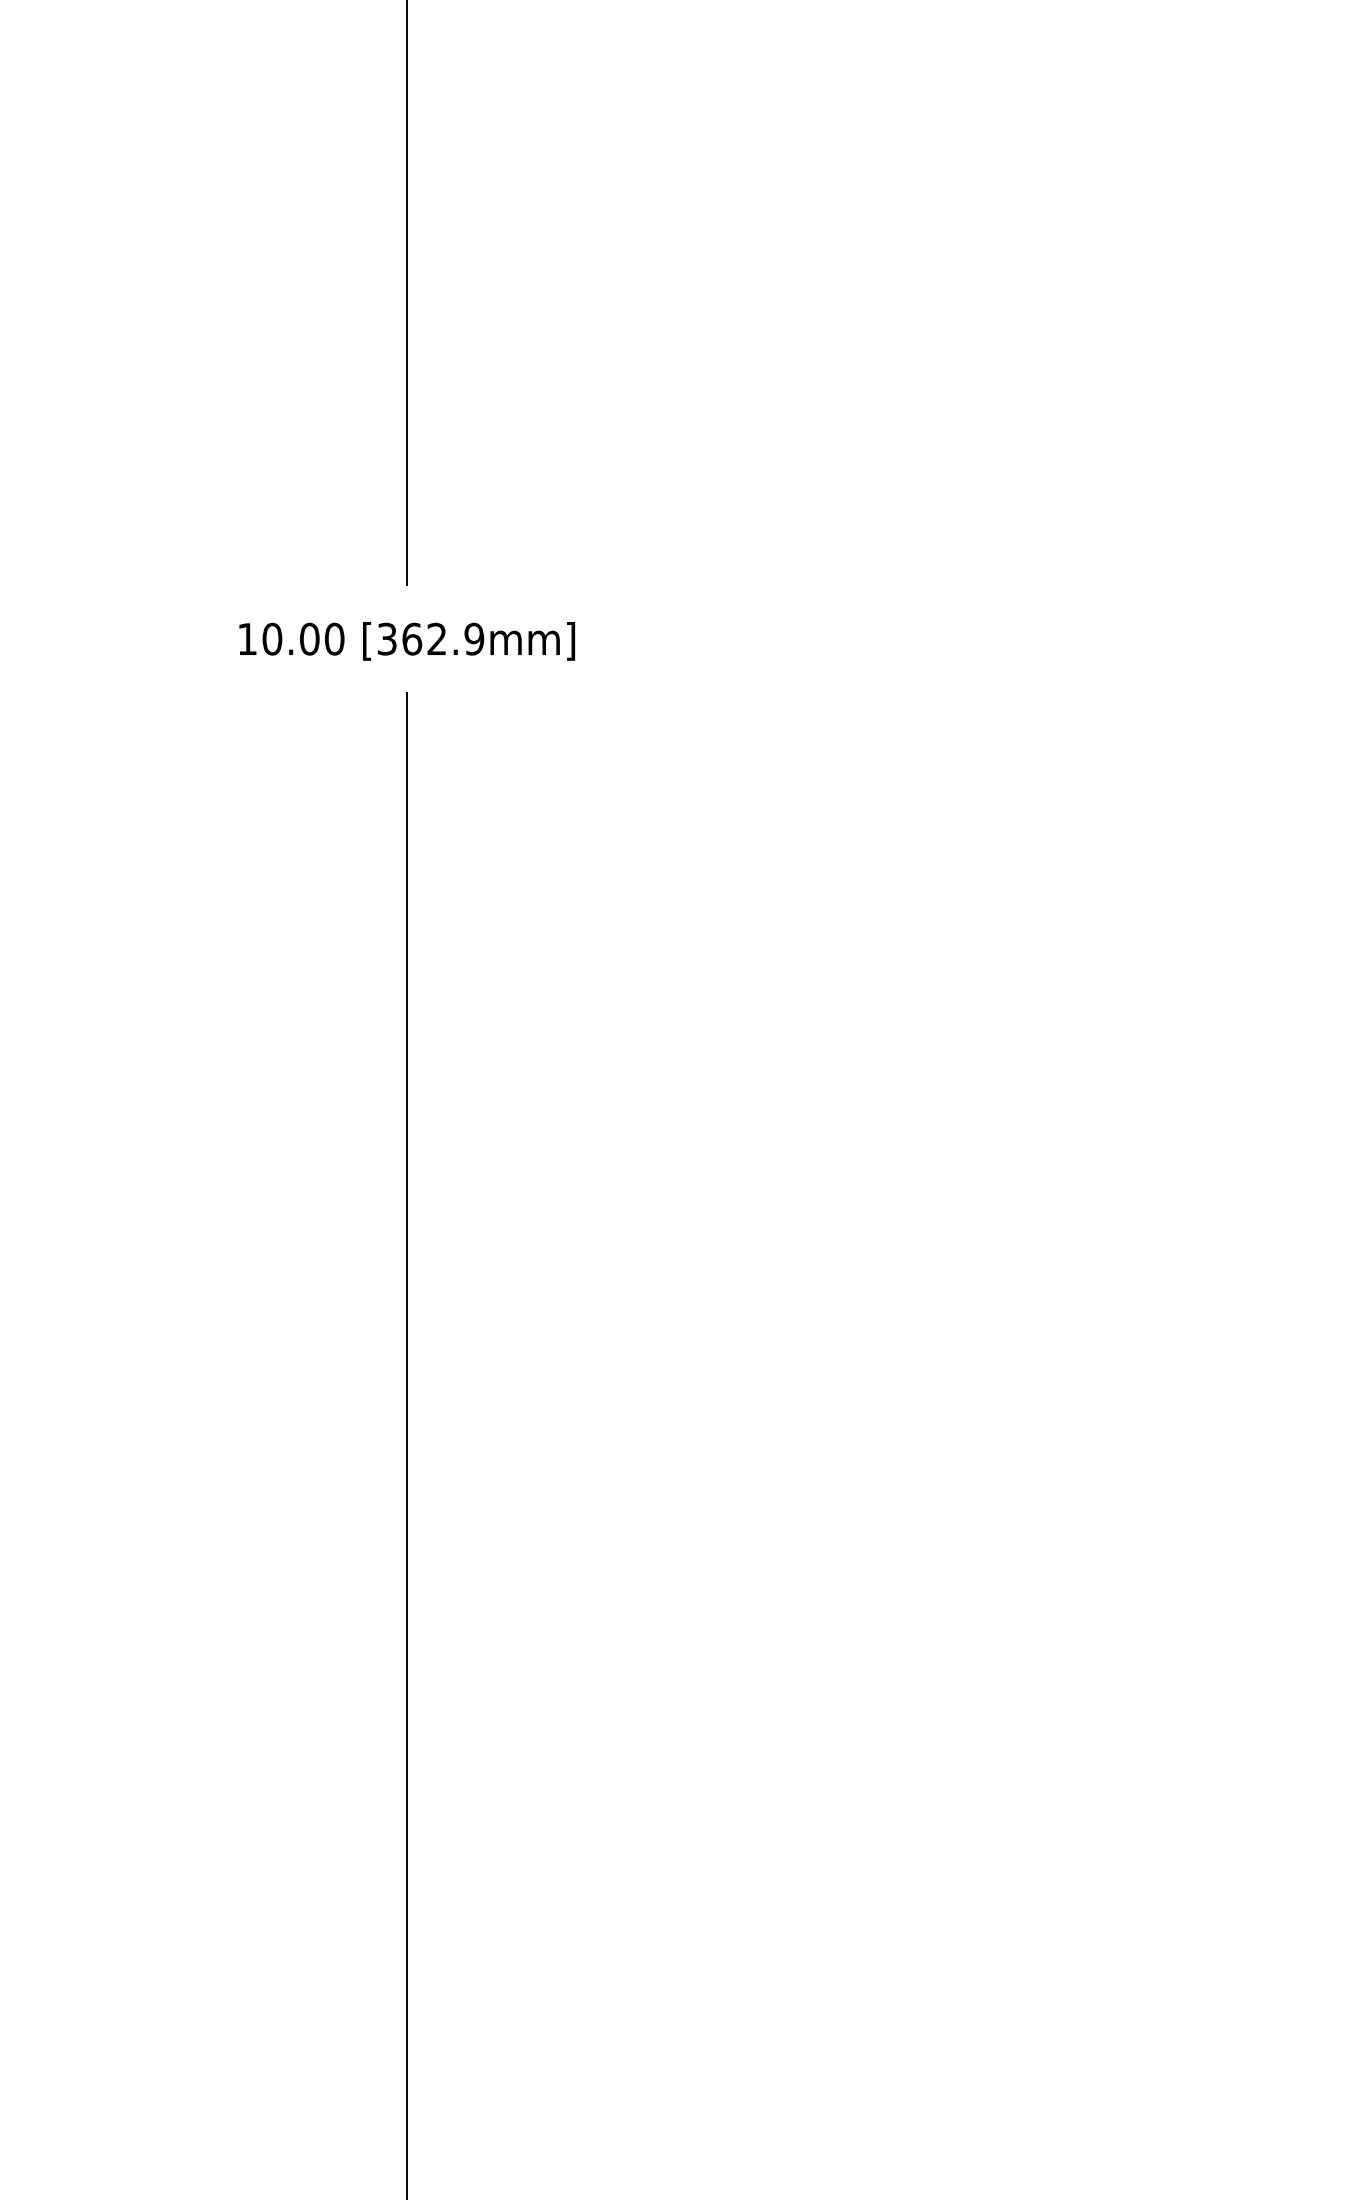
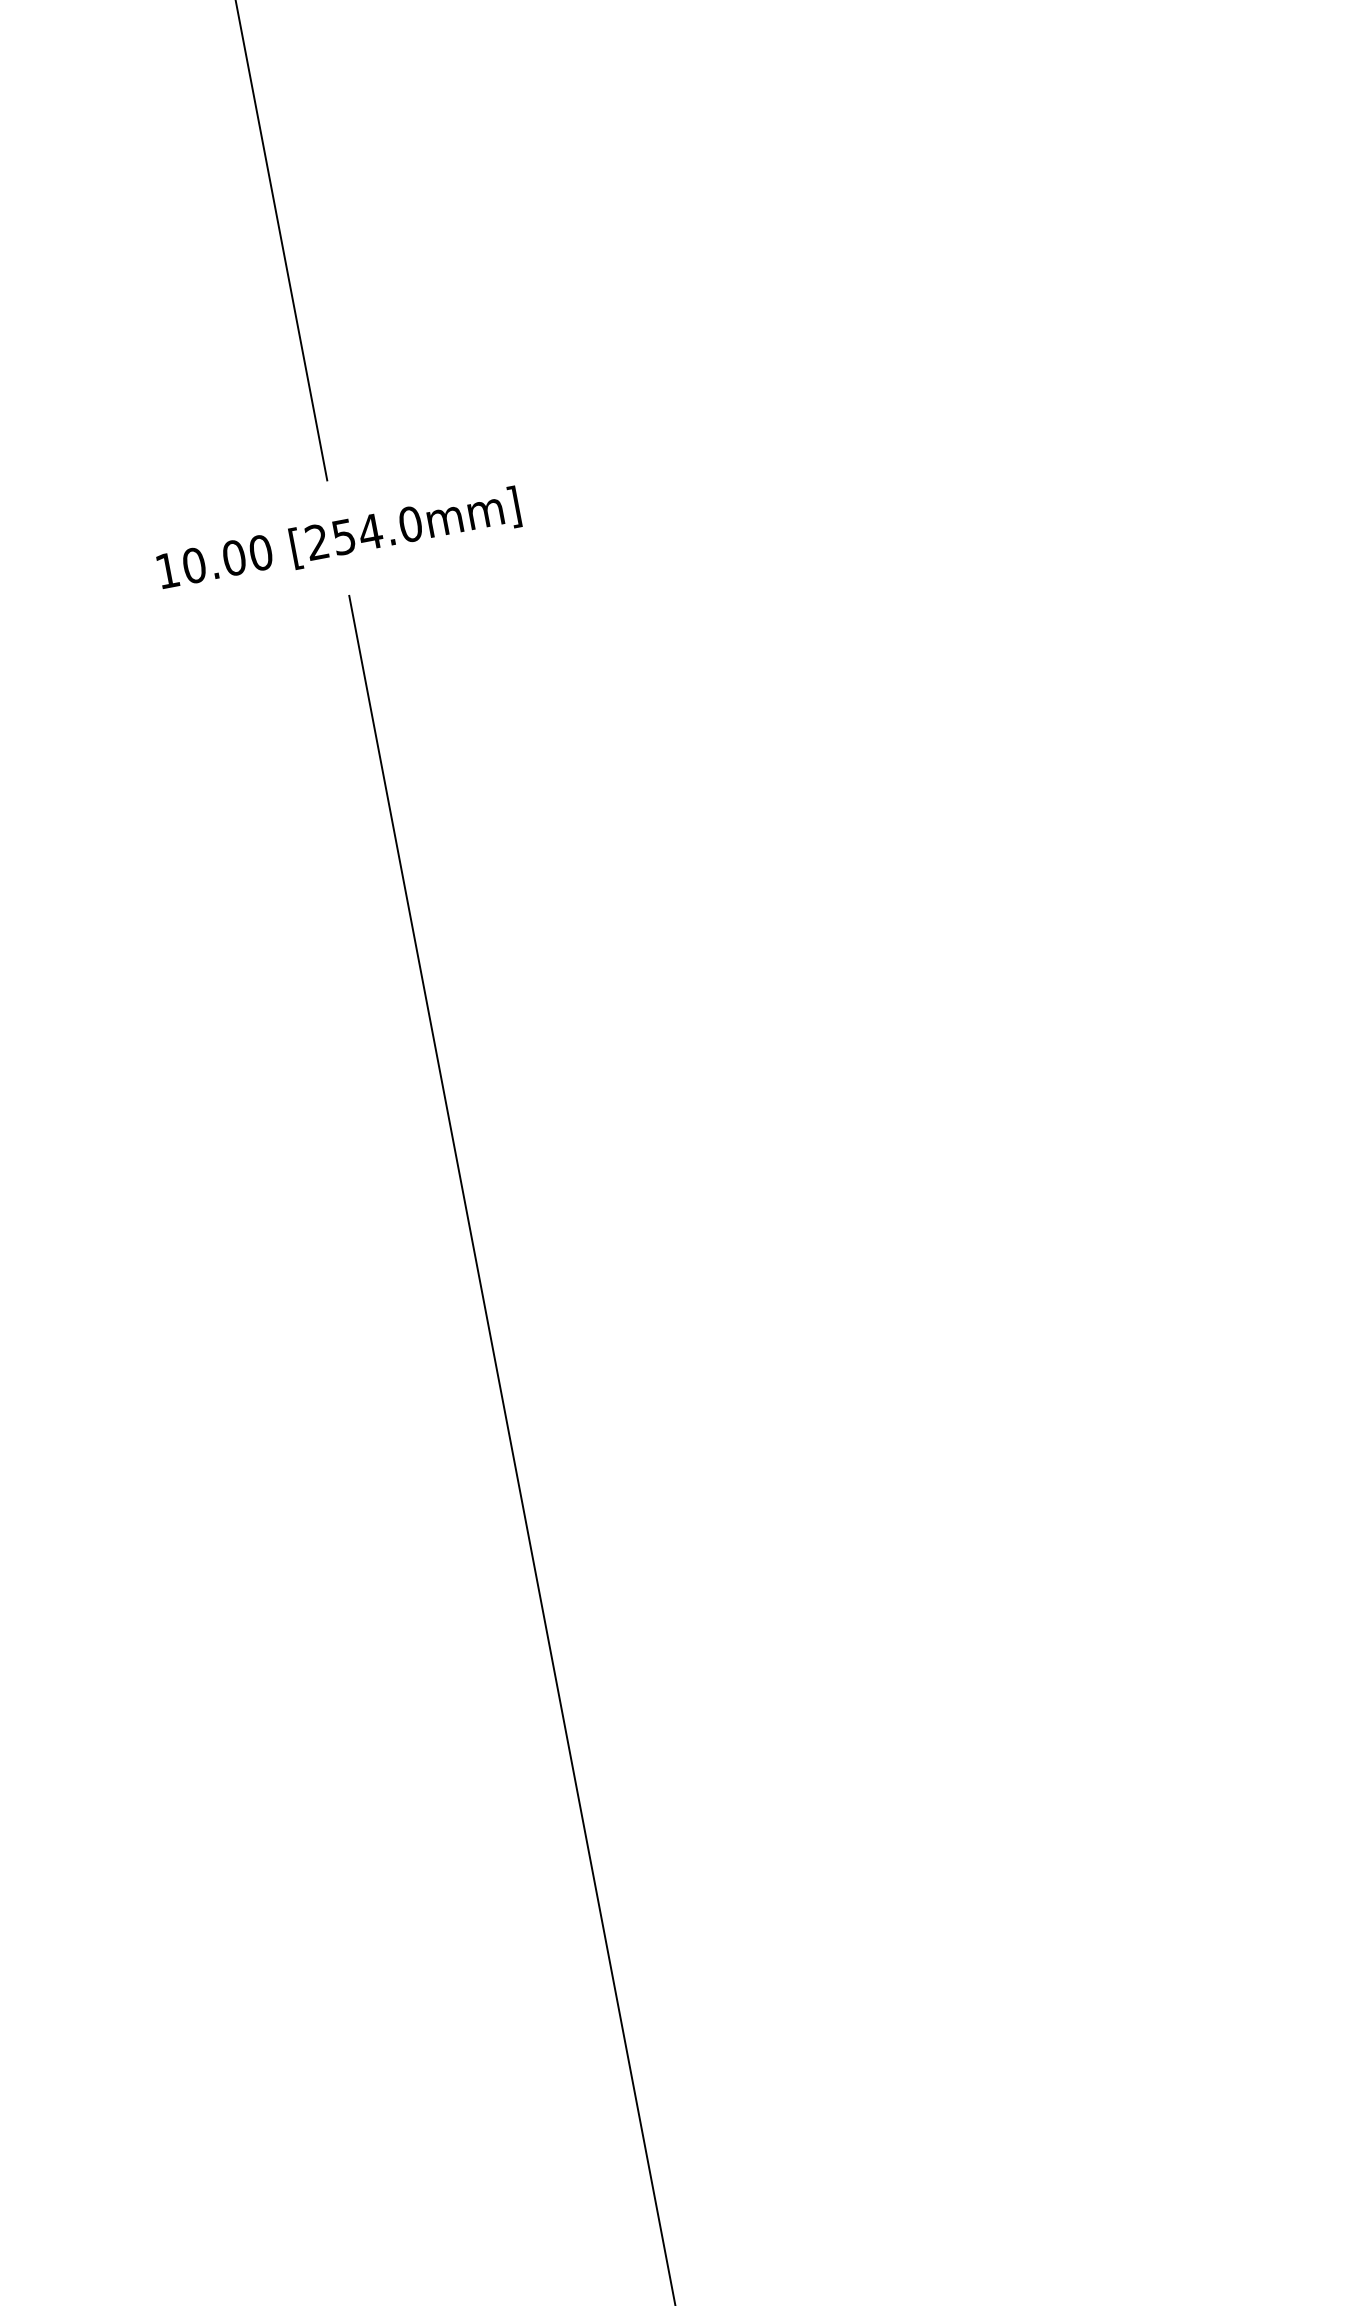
text: (430, 638) -> (363, 532), [362.9mm] -> [254.0mm]

